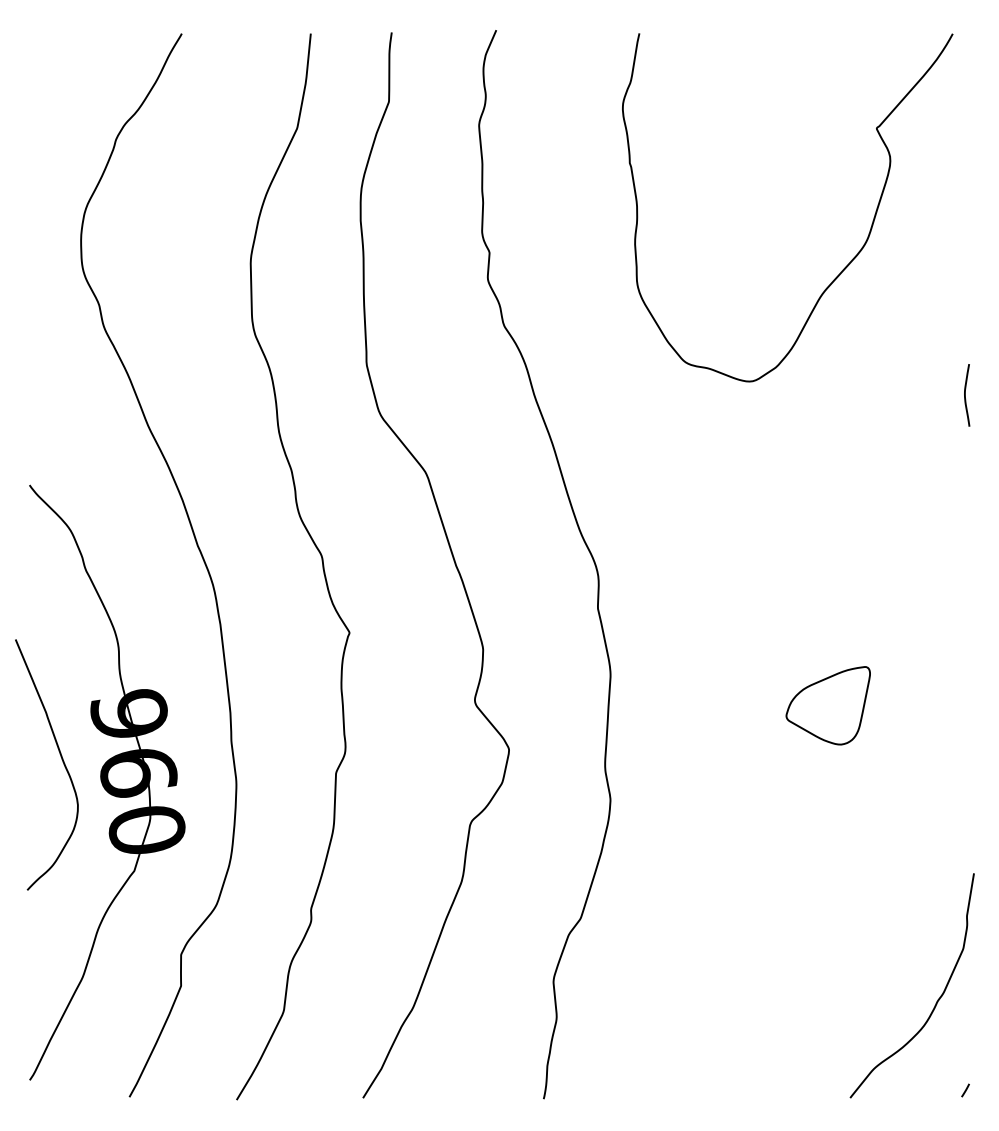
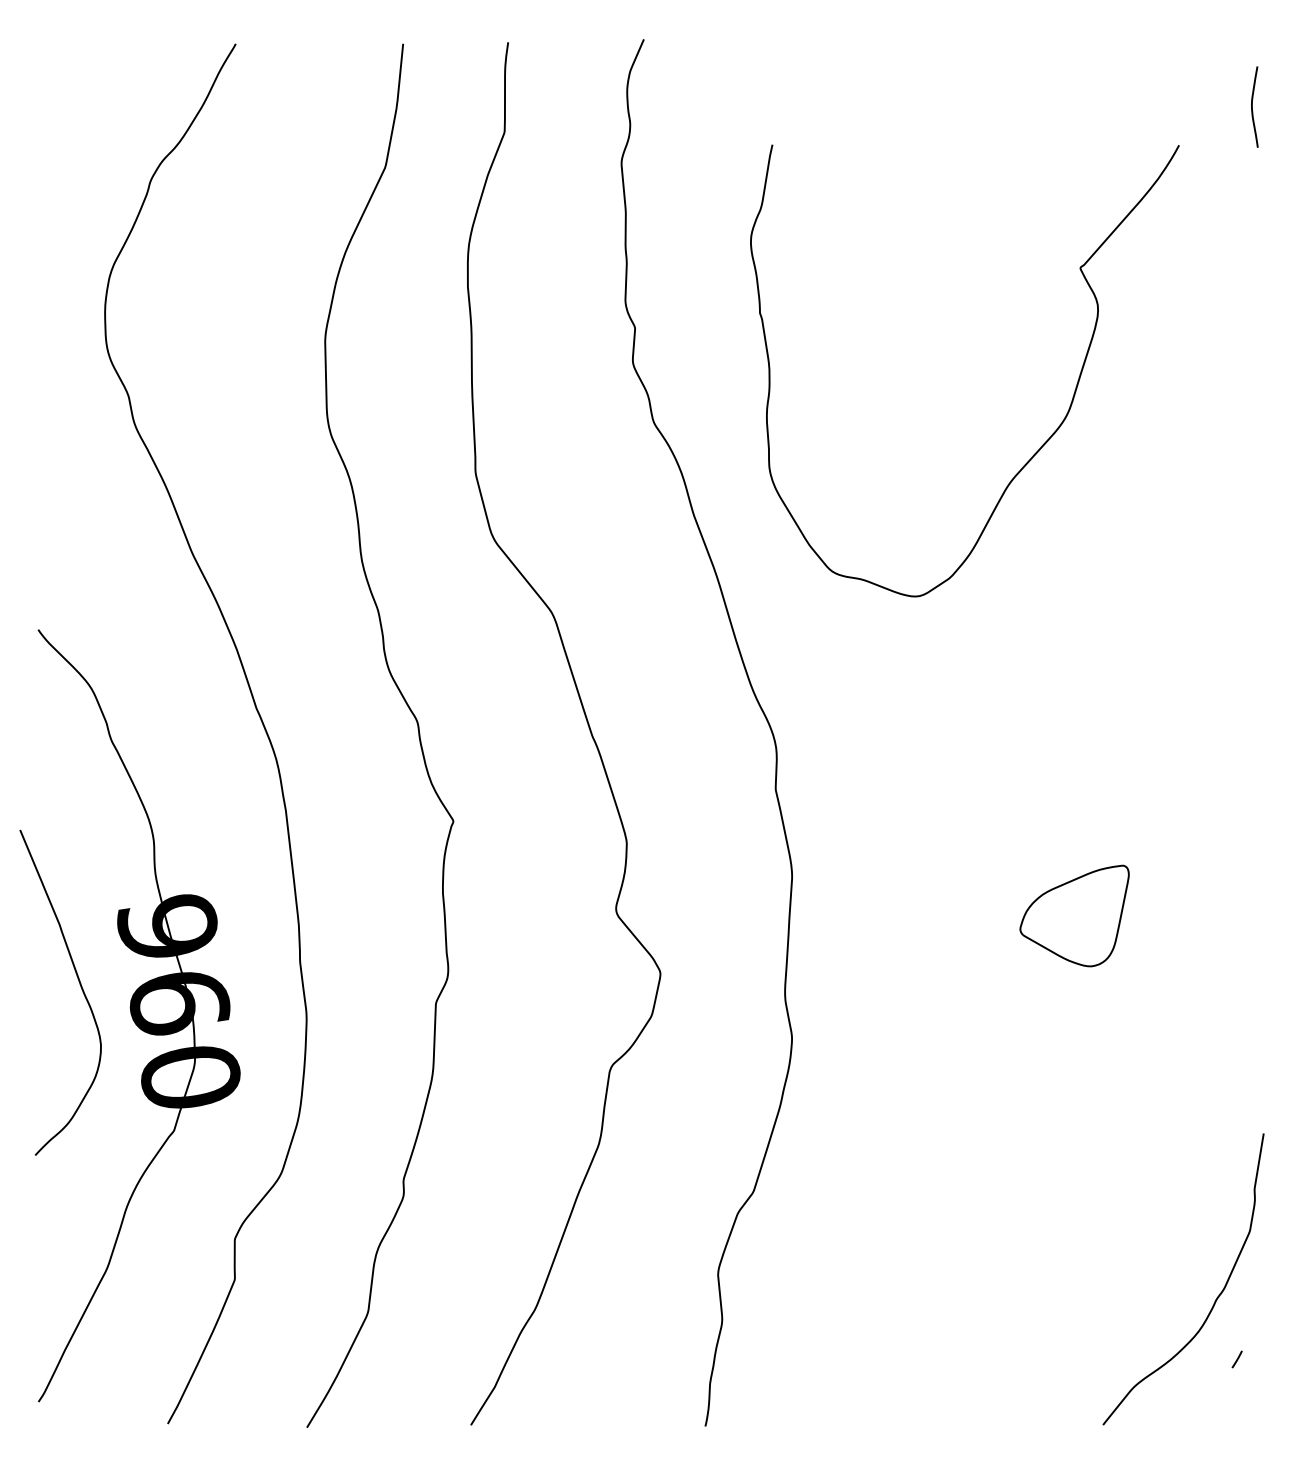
curve: (851, 259) -> (1047, 438), moved
curve: (965, 395) -> (1252, 107), moved
line: (965, 1090) -> (1237, 1359), moved

